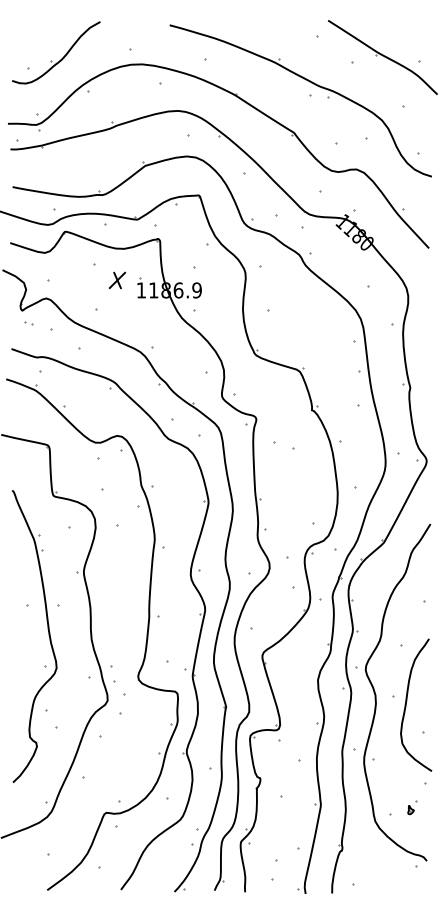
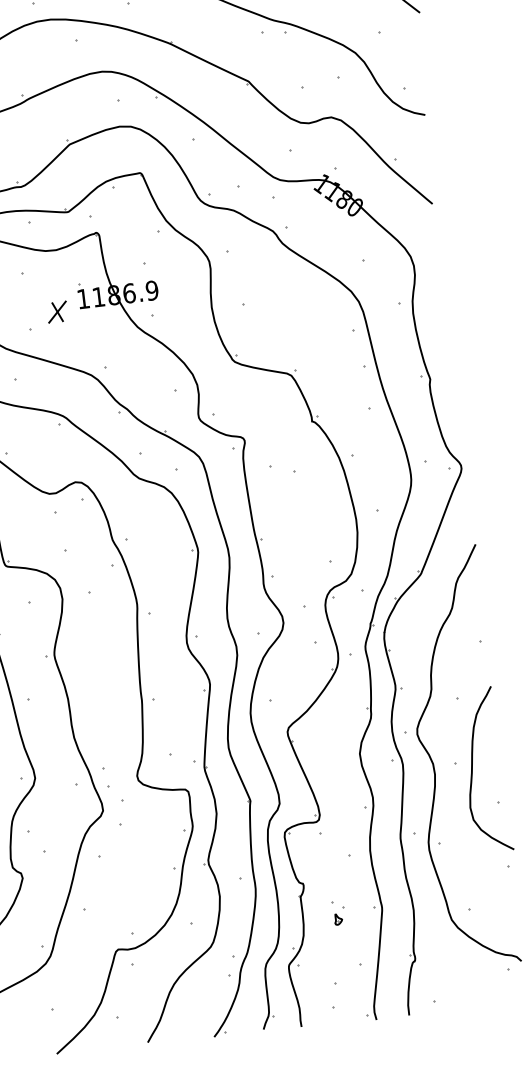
part: (117, 280) -> (57, 312), moved
part: (412, 807) -> (340, 916), moved

